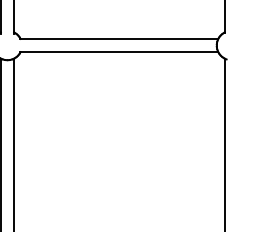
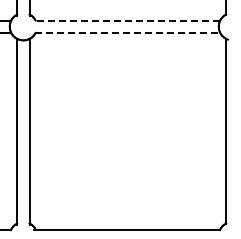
line: (119, 38) -> (127, 20), solid -> dashed
line: (119, 51) -> (127, 32), solid -> dashed

